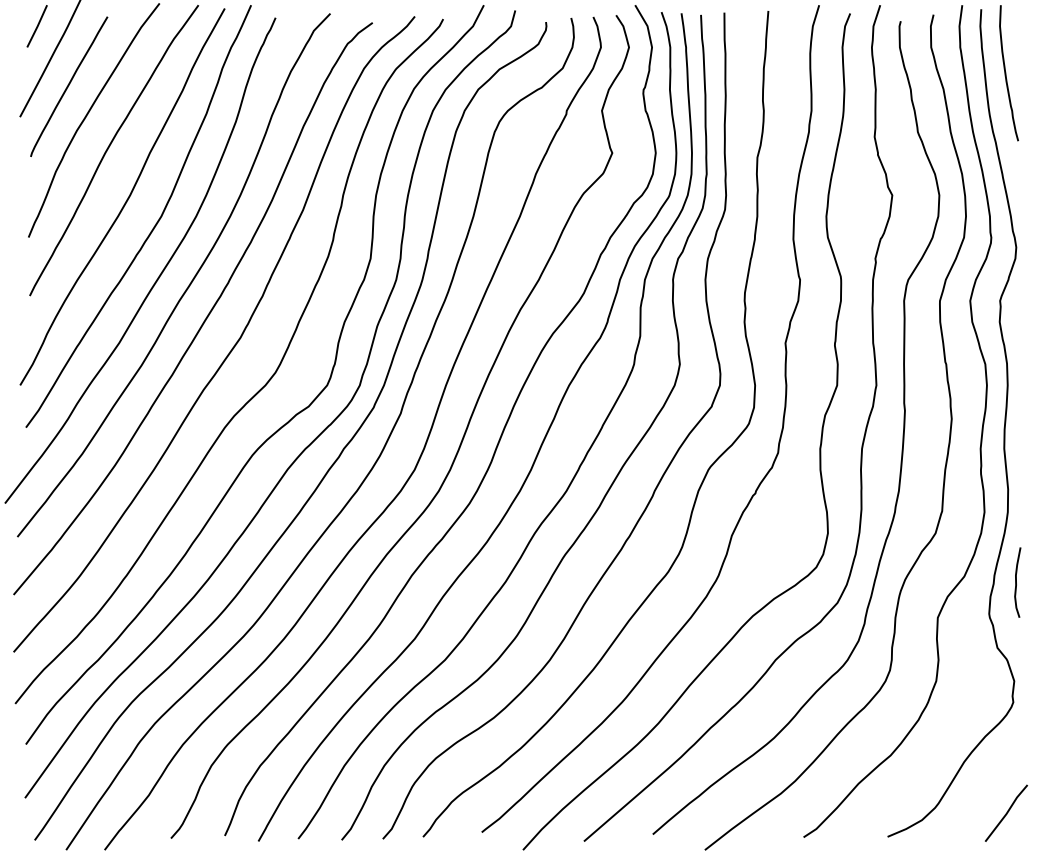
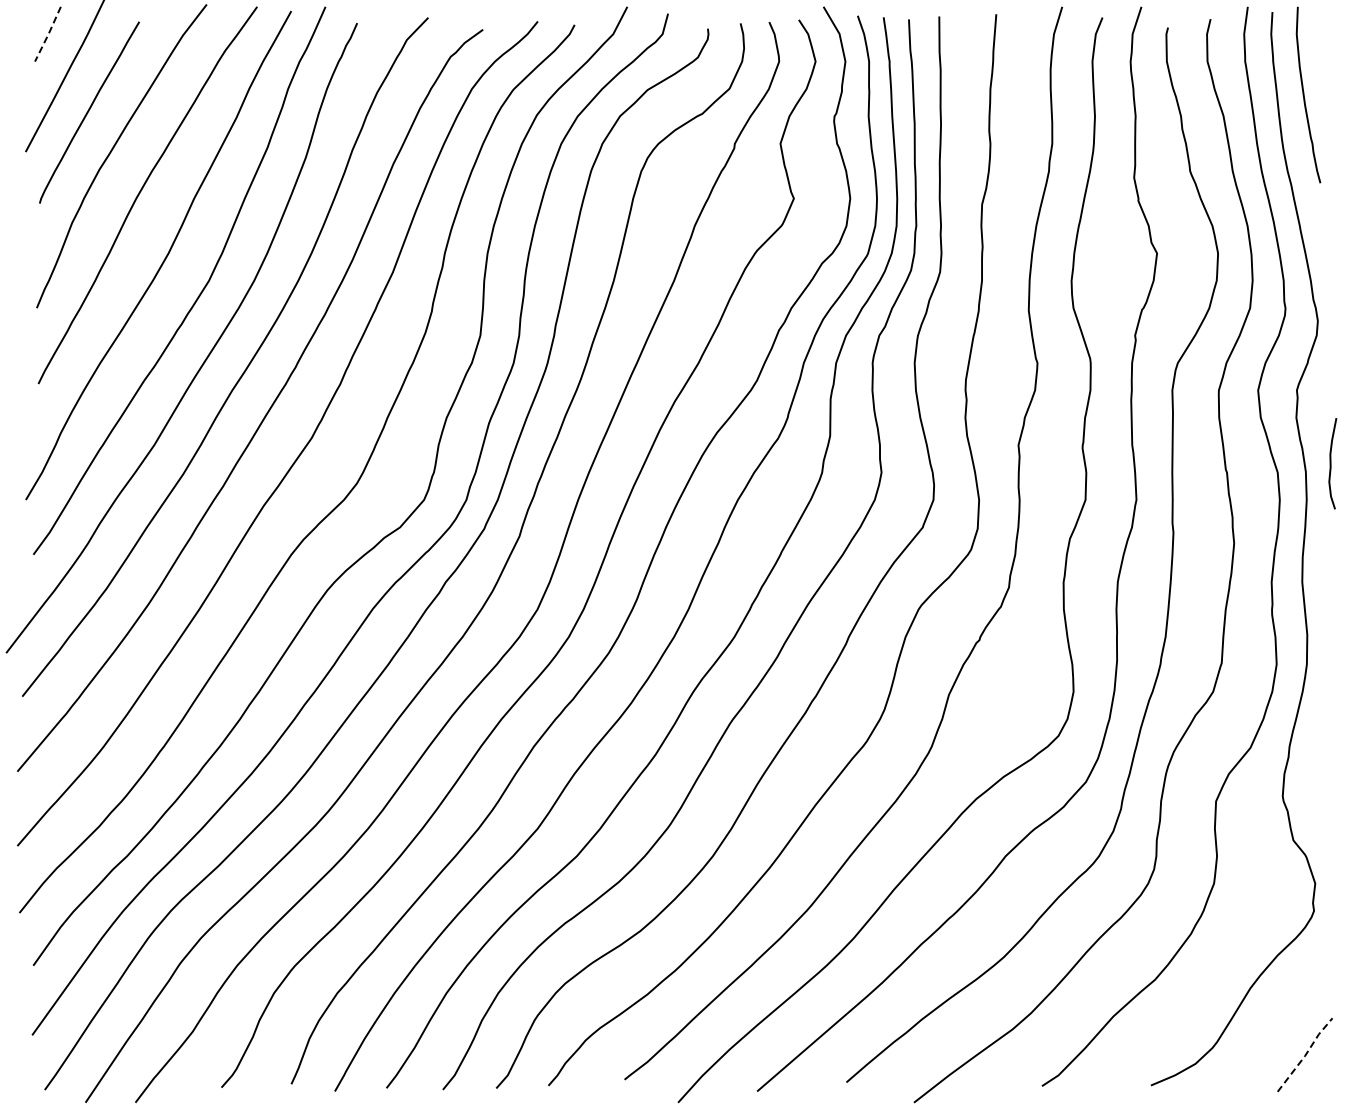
line: (37, 26) -> (48, 34), solid -> dashed
curve: (1016, 582) -> (1331, 463), moved
line: (1006, 813) -> (1305, 1055), solid -> dashed

